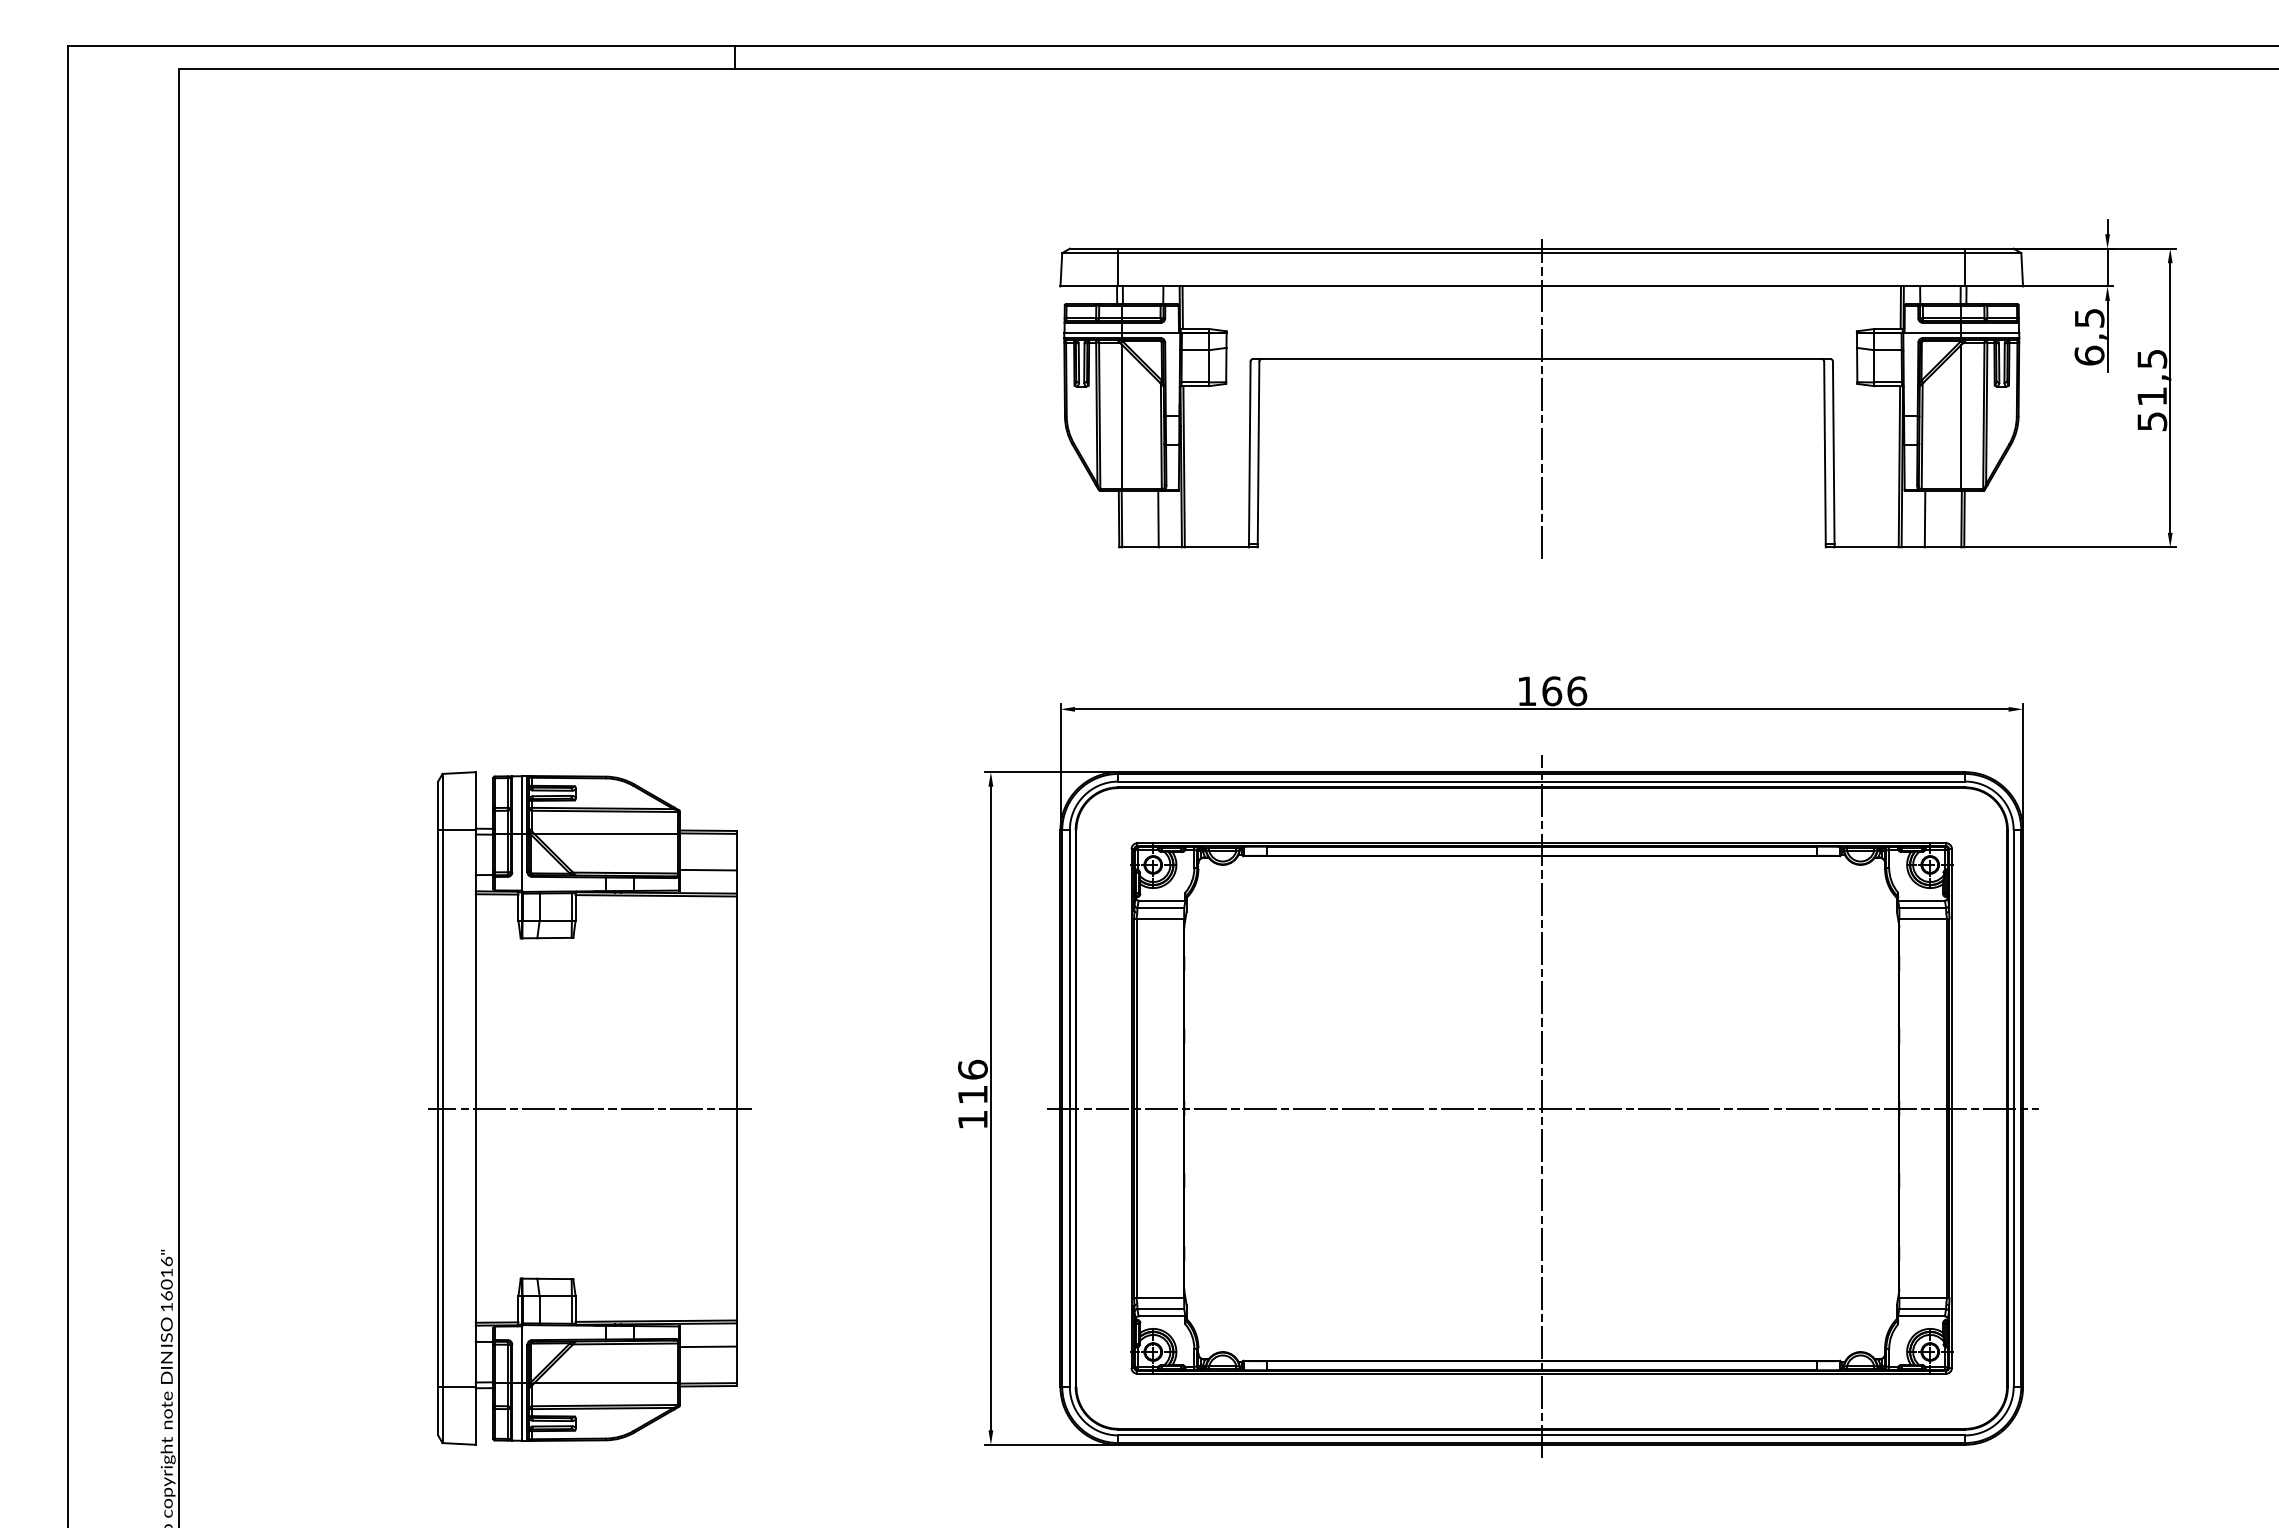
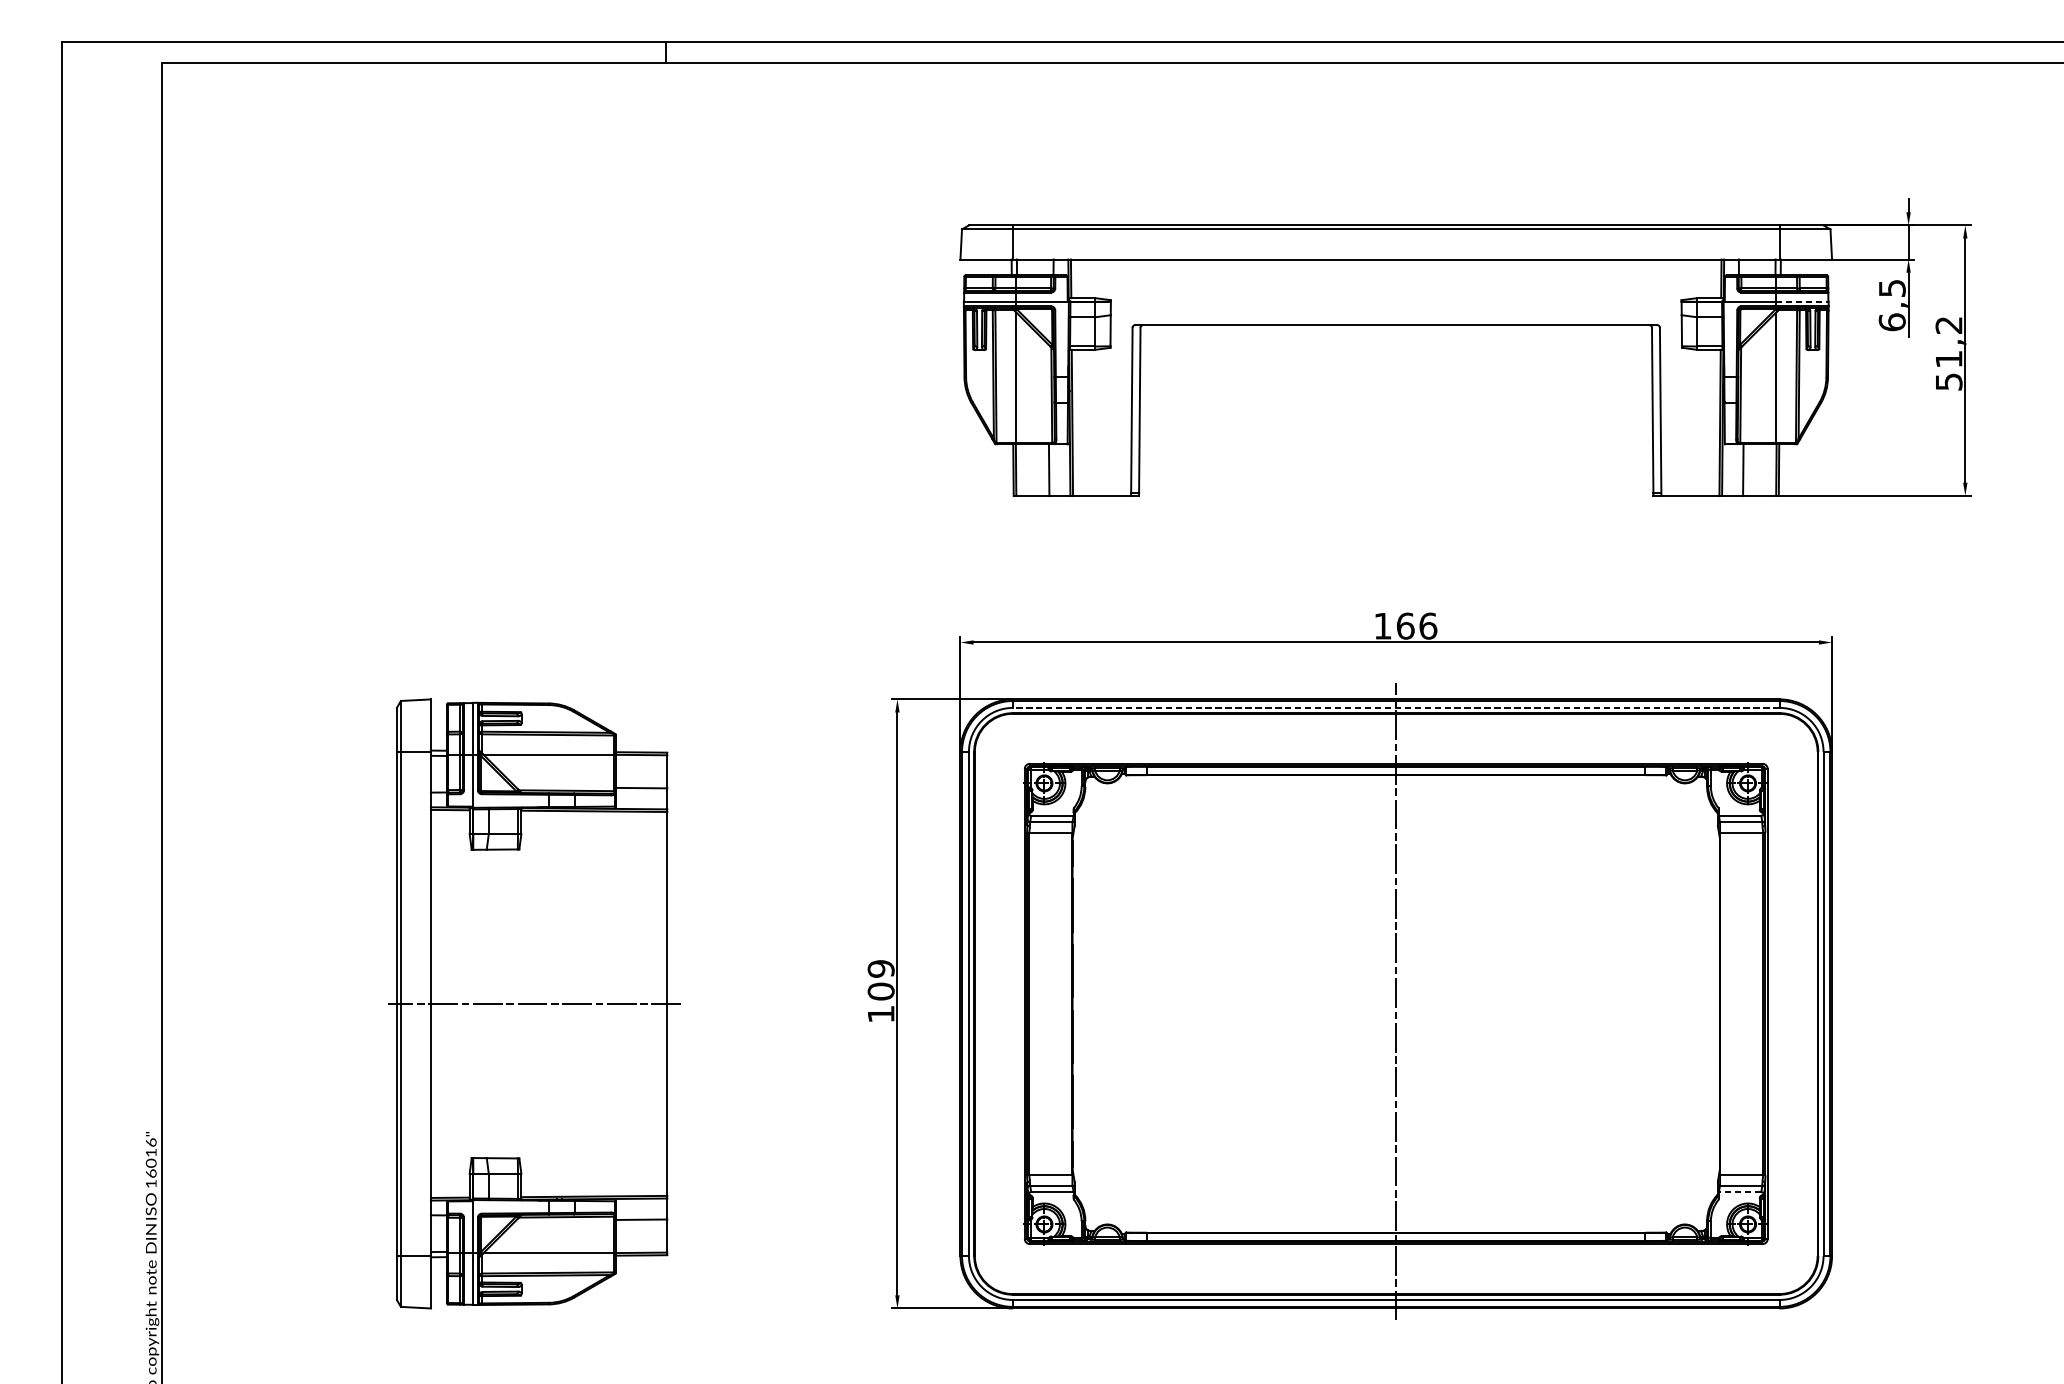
line: (1990, 332) -> (1802, 301), solid -> dashed
text: (2152, 359) -> (1949, 325), 51,5 -> 51,2
line: (1541, 398) -> (1396, 361), removed
line: (1541, 781) -> (1396, 707), solid -> dashed
text: (972, 1081) -> (880, 979), 116 -> 109
line: (1542, 1108) -> (1396, 1003), removed
line: (1921, 1316) -> (1740, 1192), solid -> dashed

